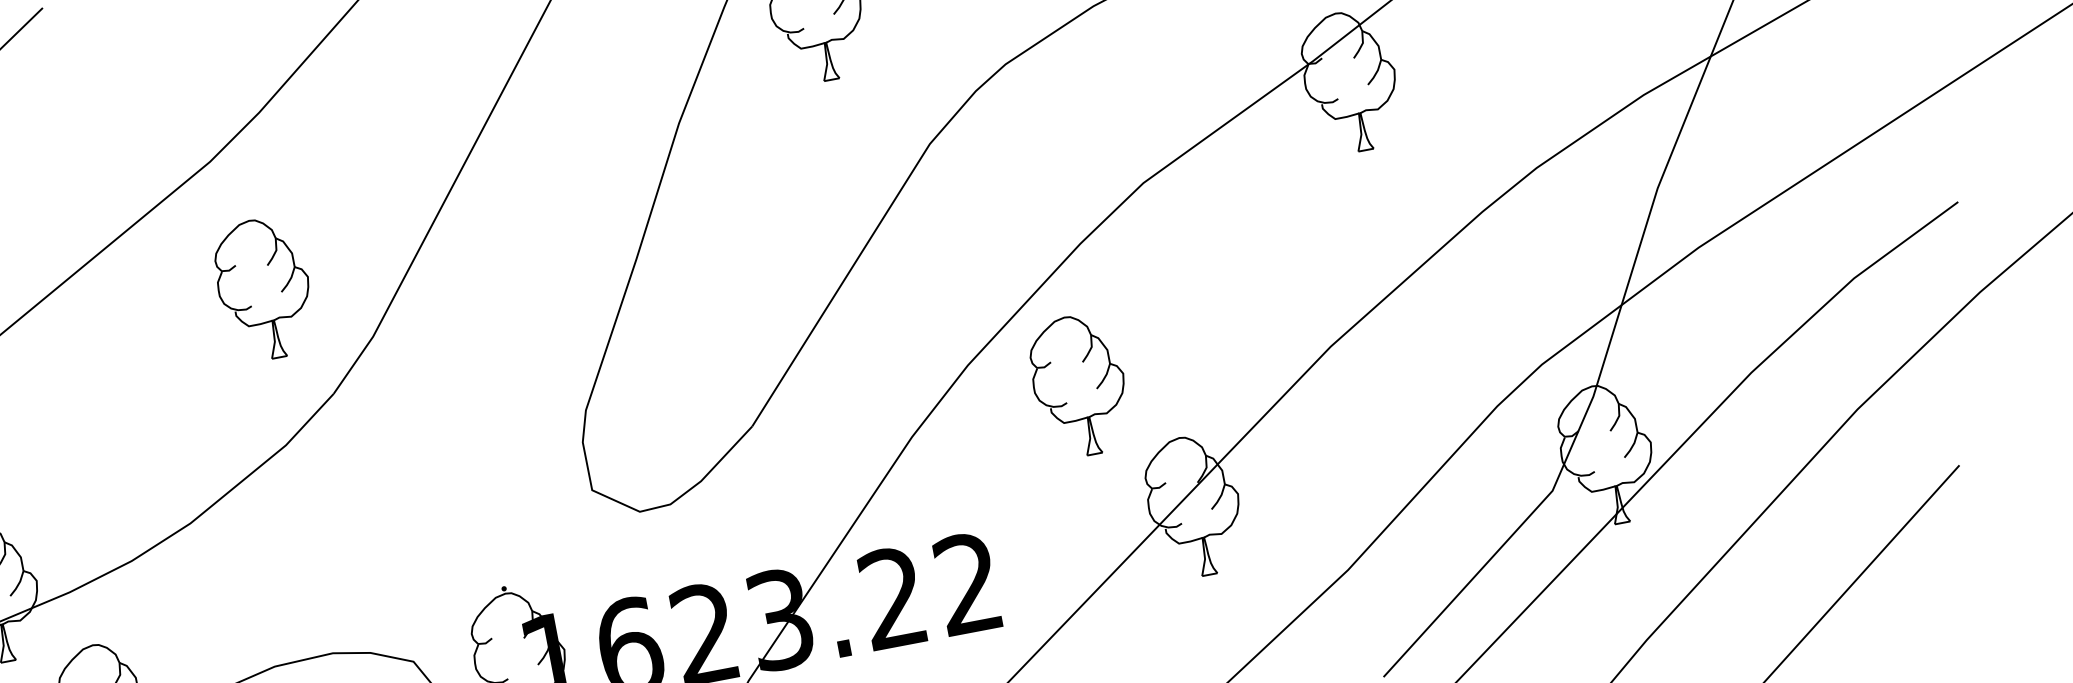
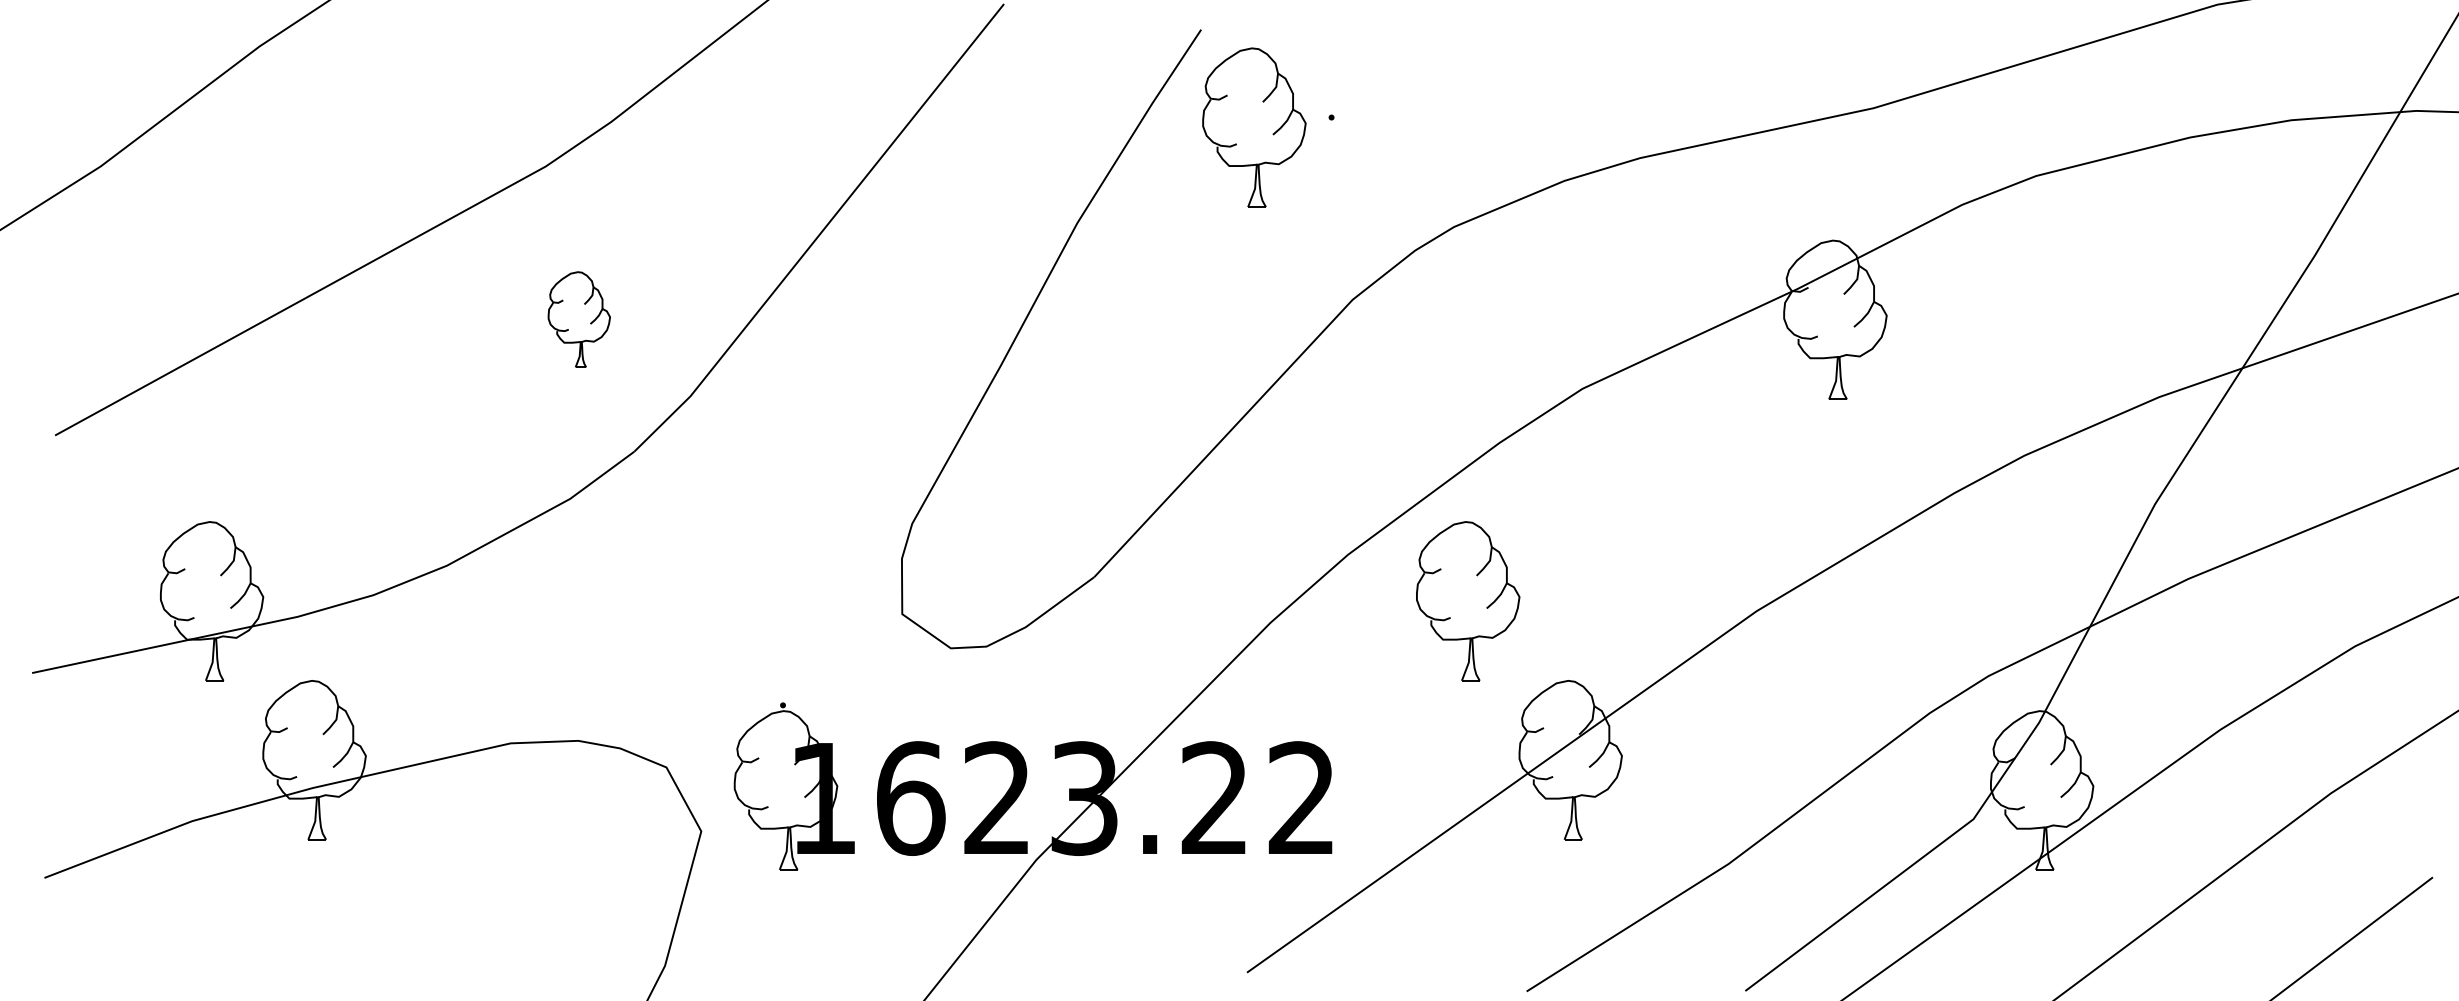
part: (264, 288) -> (579, 319), size x0.6

